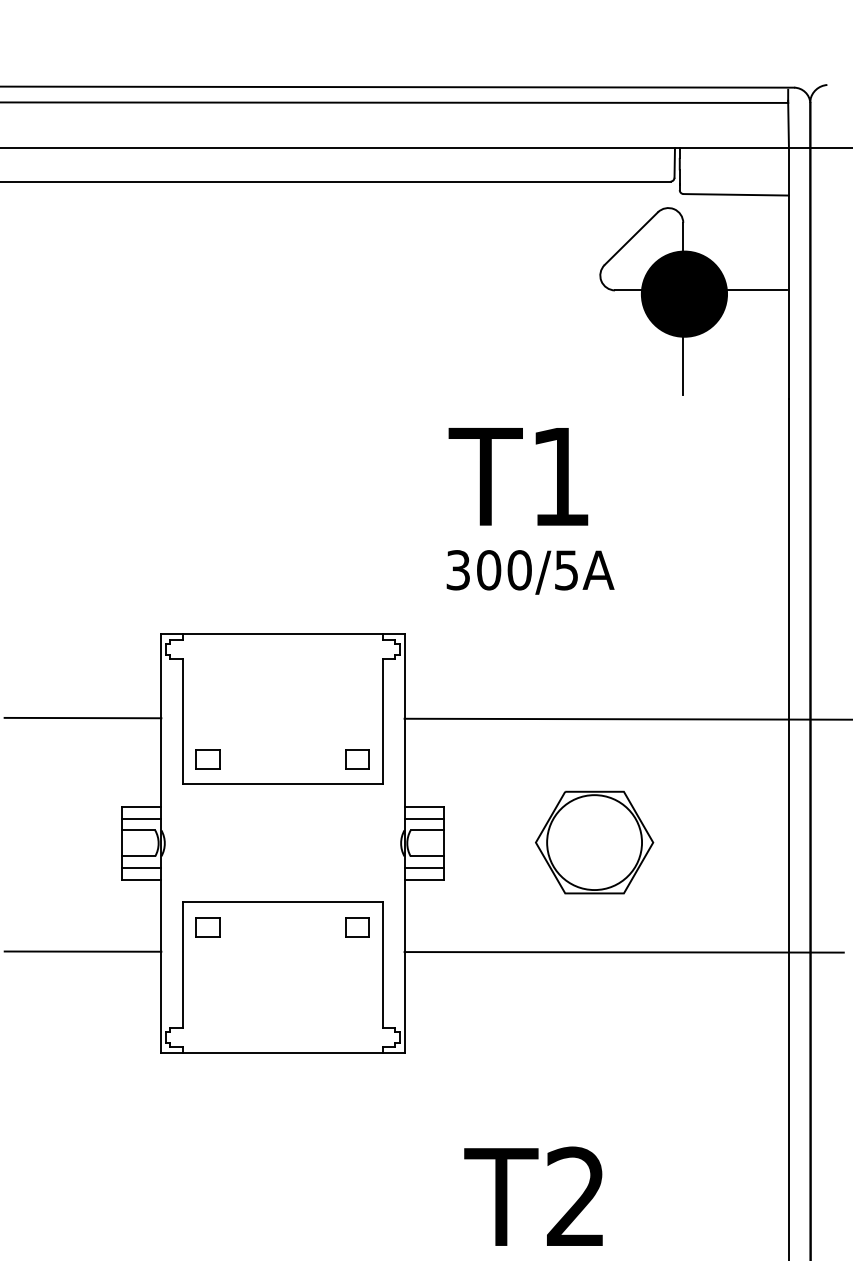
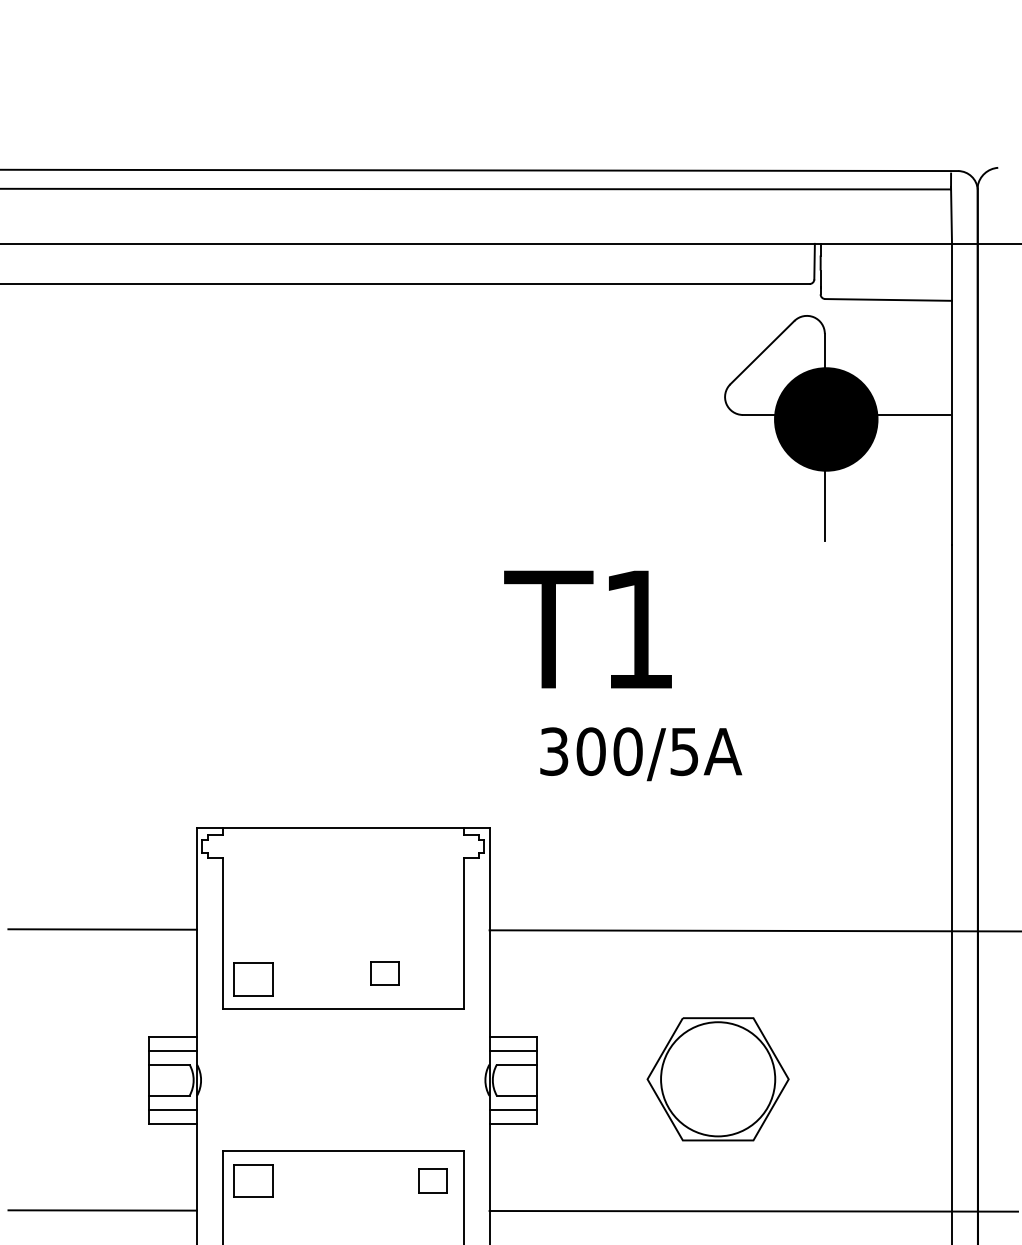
text: (518, 476) -> (588, 629), moved
part: (207, 759) -> (252, 979), size x1.4
part: (357, 759) -> (384, 973), moved
part: (207, 927) -> (252, 1181), size x1.4

